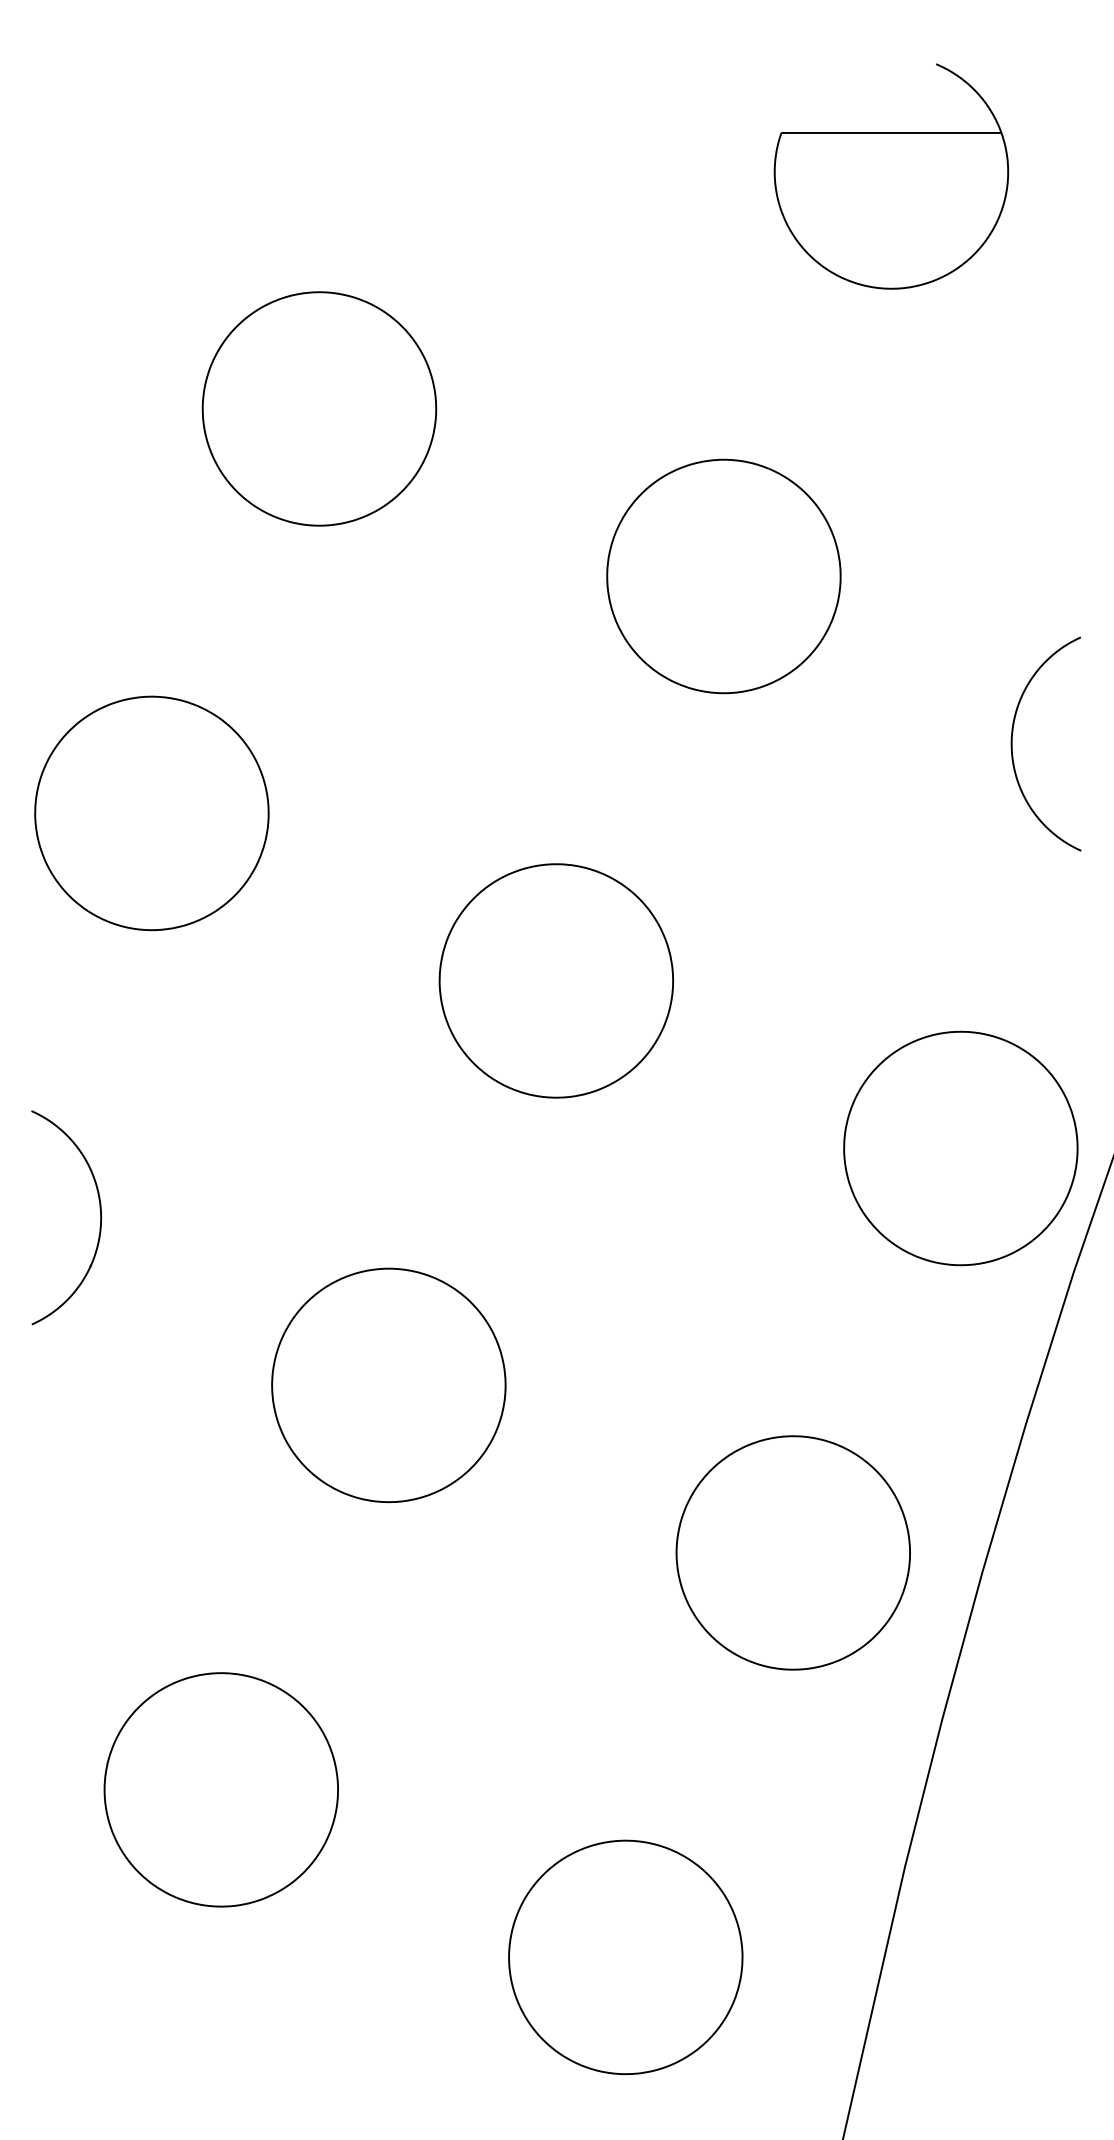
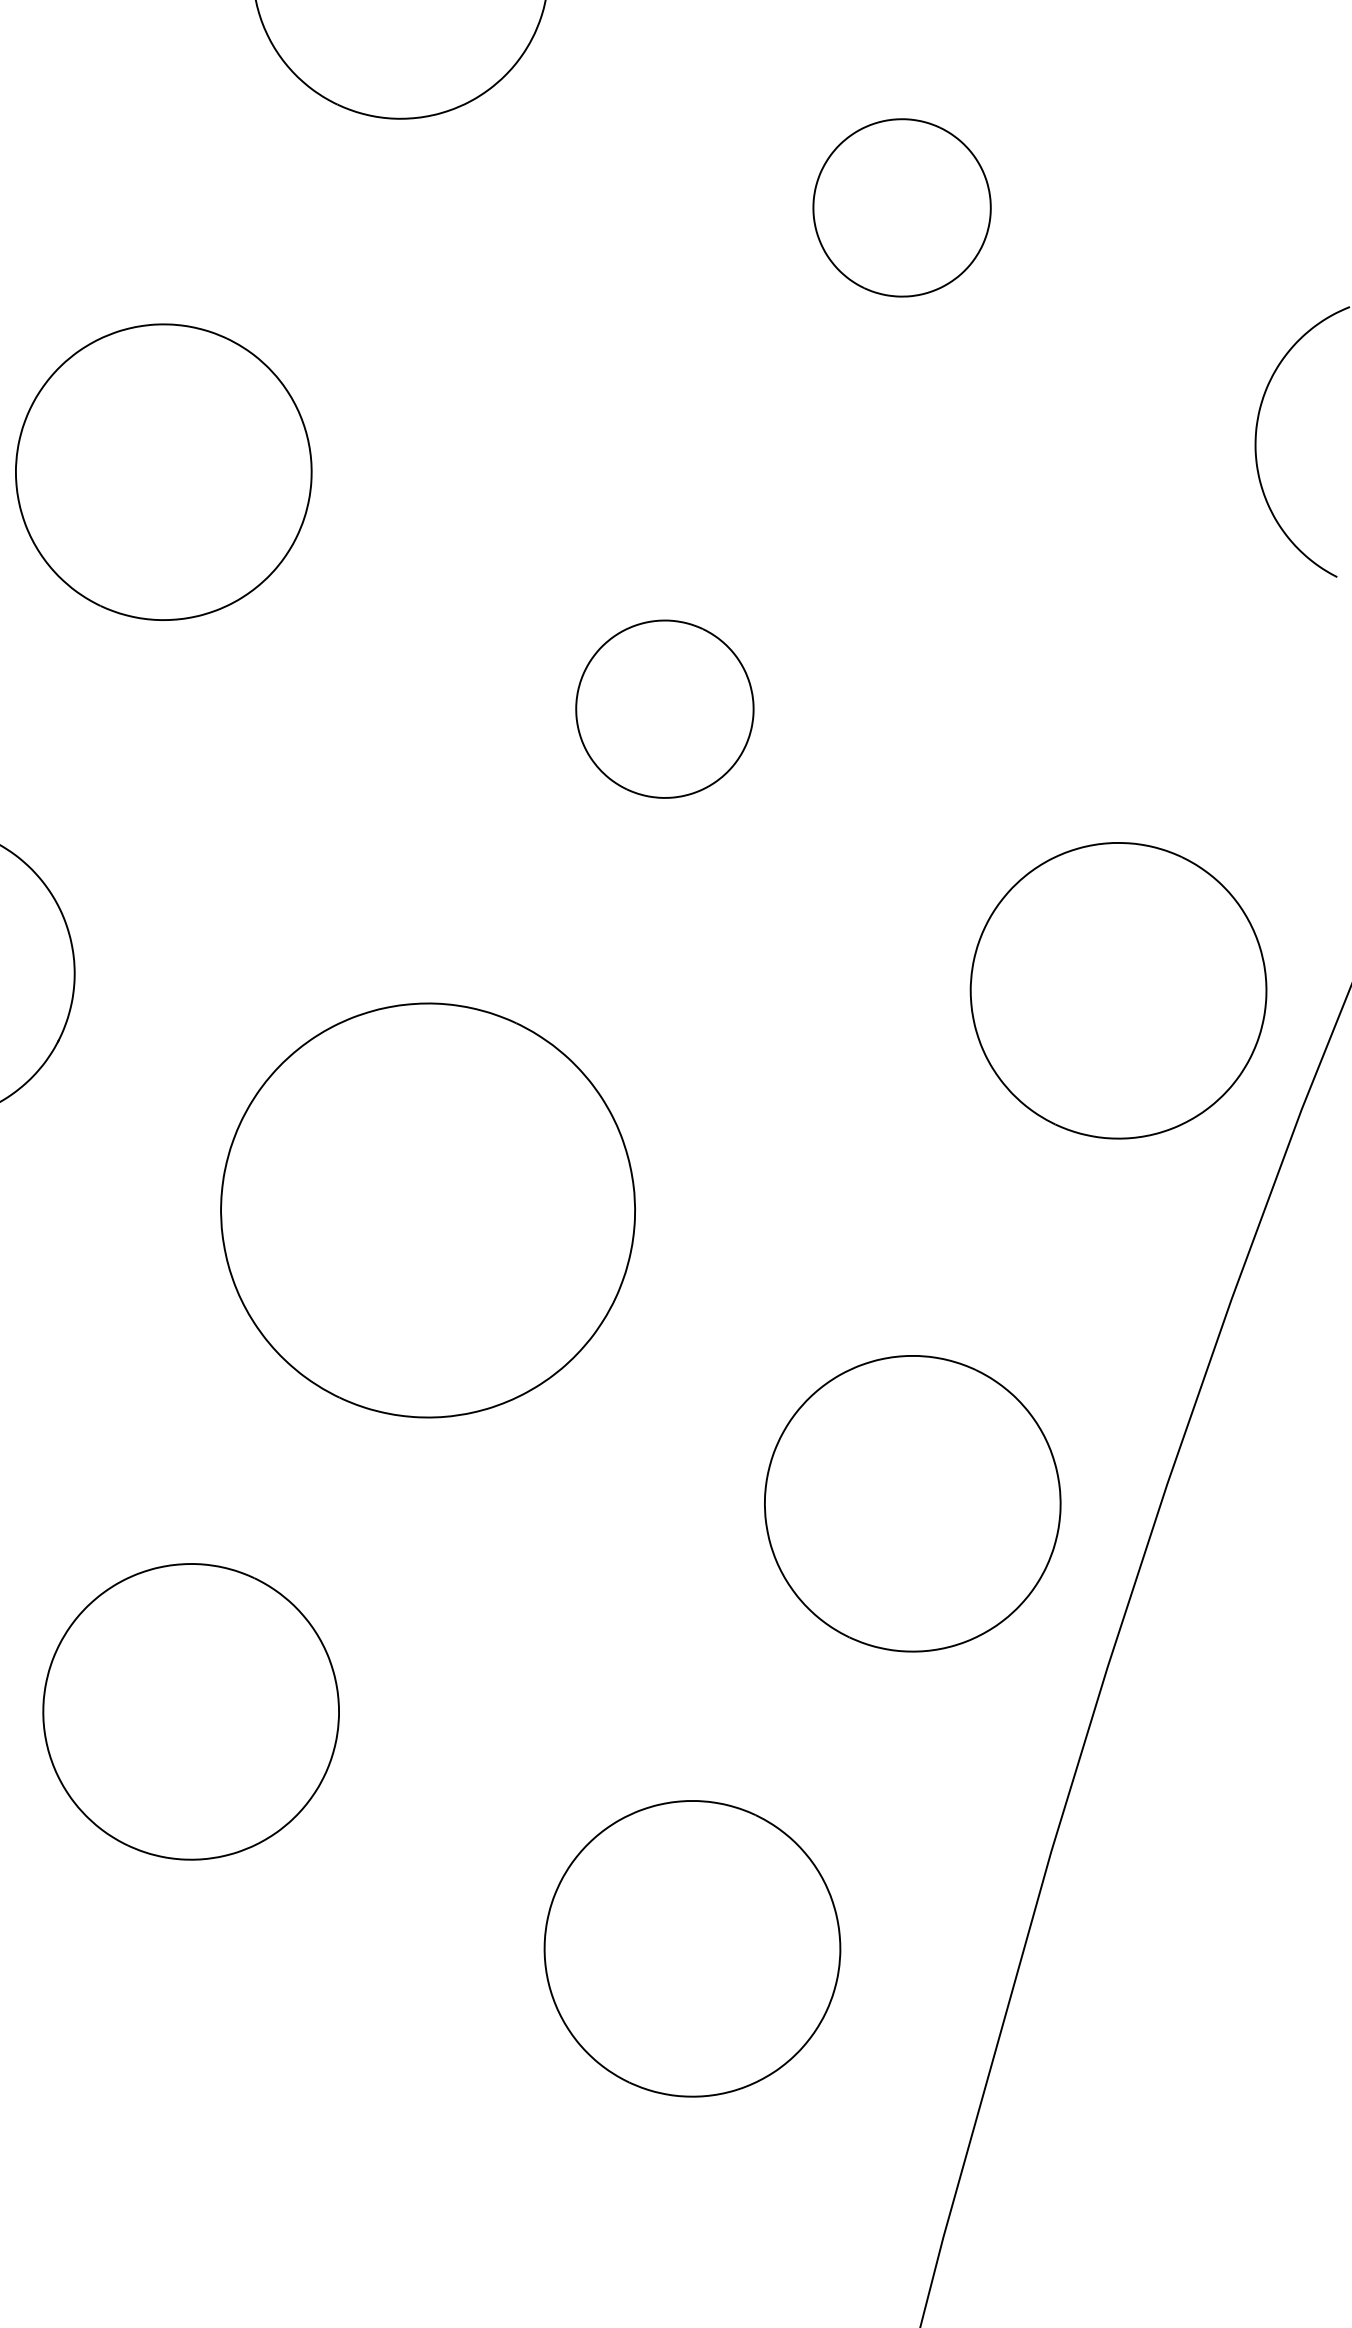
part: (723, 576) -> (901, 207), size x0.6
part: (555, 980) -> (664, 708), size x0.6
part: (960, 1148) -> (1118, 990), moved
part: (388, 1385) -> (427, 1210), size x1.4
part: (792, 1552) -> (911, 1503), moved

